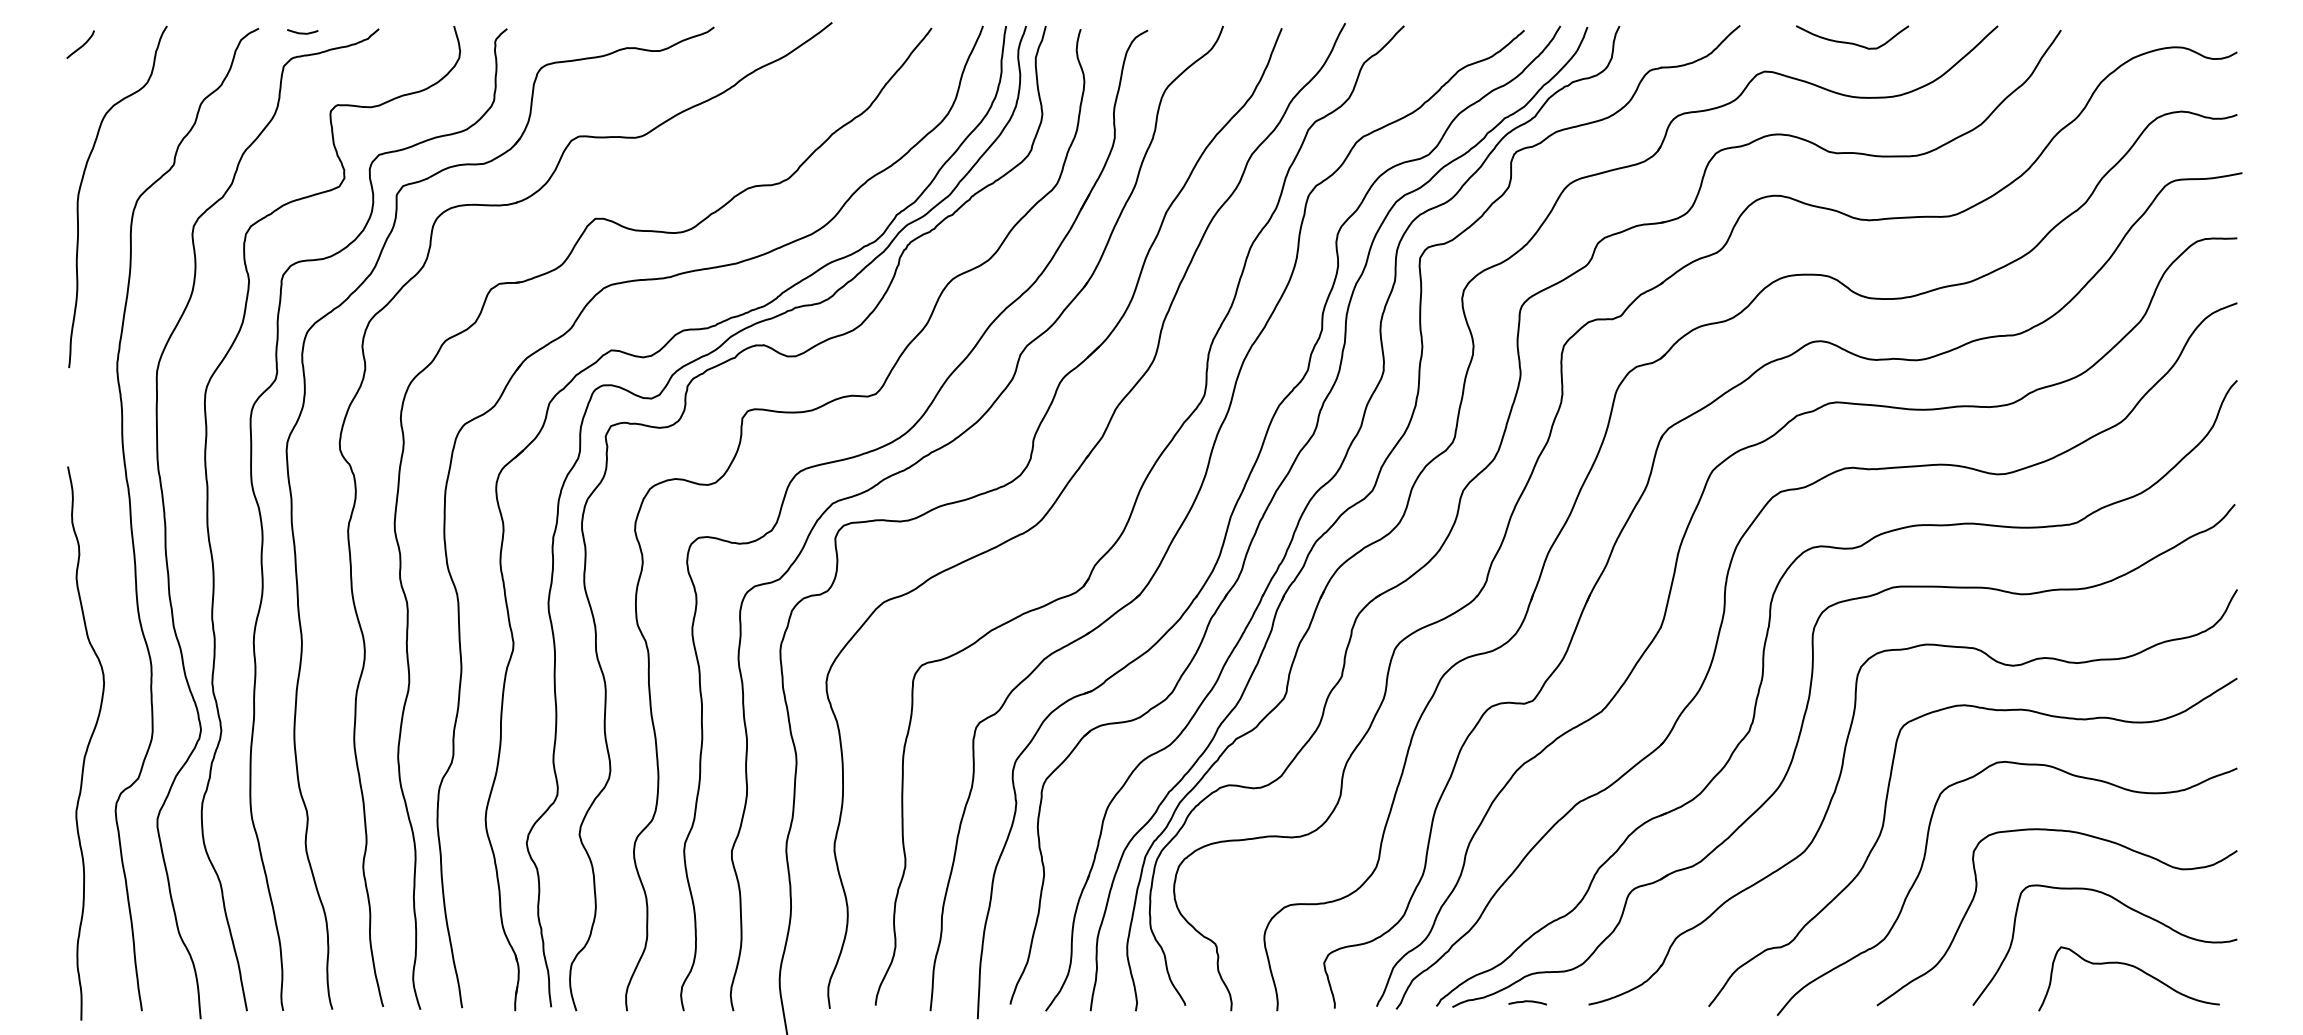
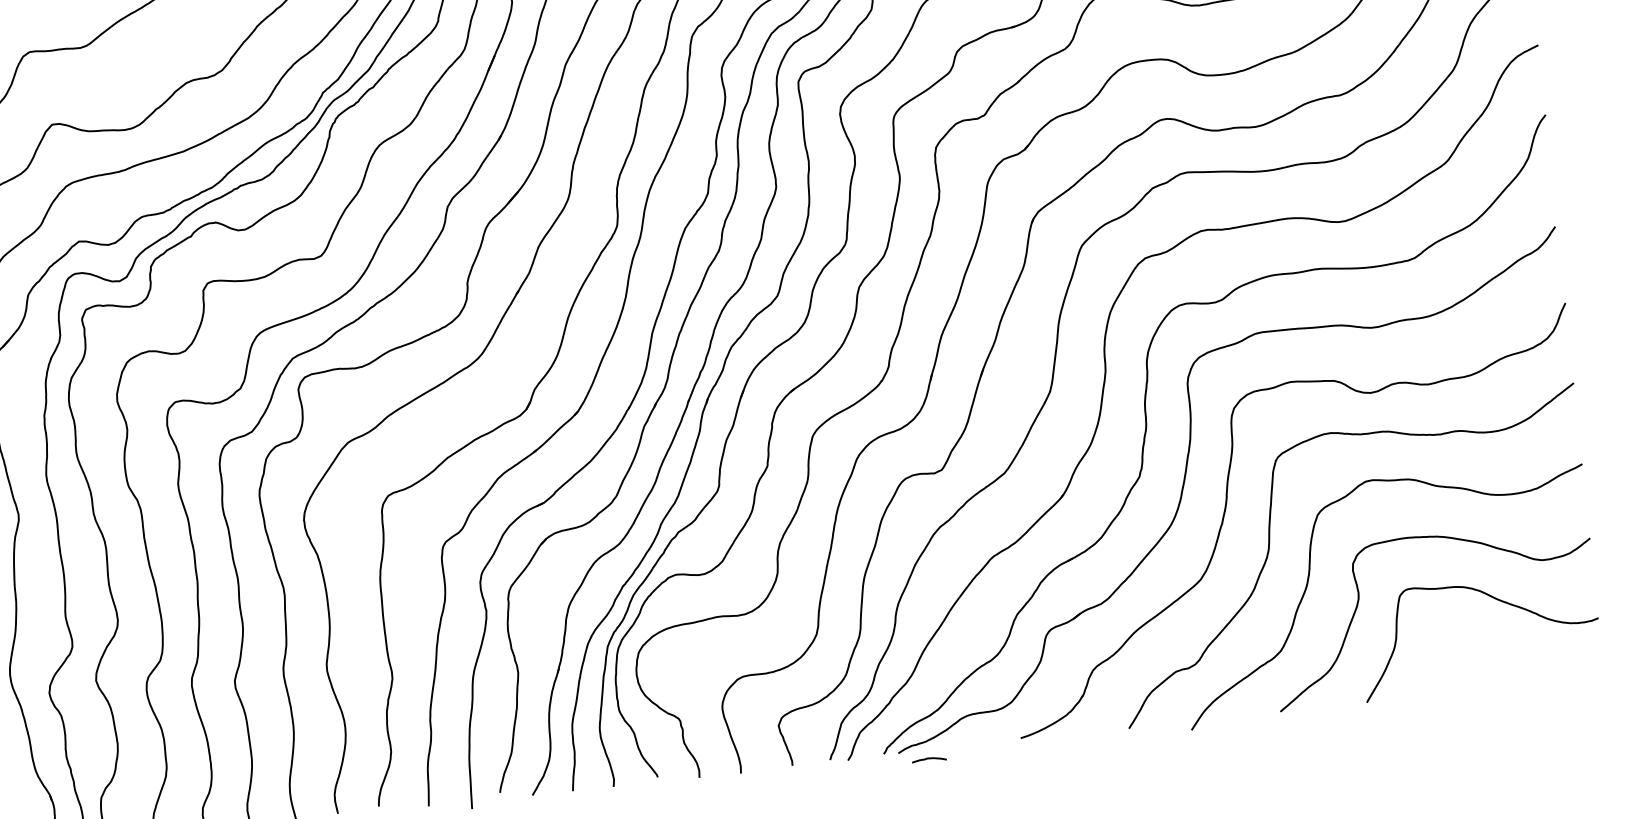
curve: (2133, 967) -> (1507, 653), removed
curve: (1527, 1002) -> (929, 759), moved

